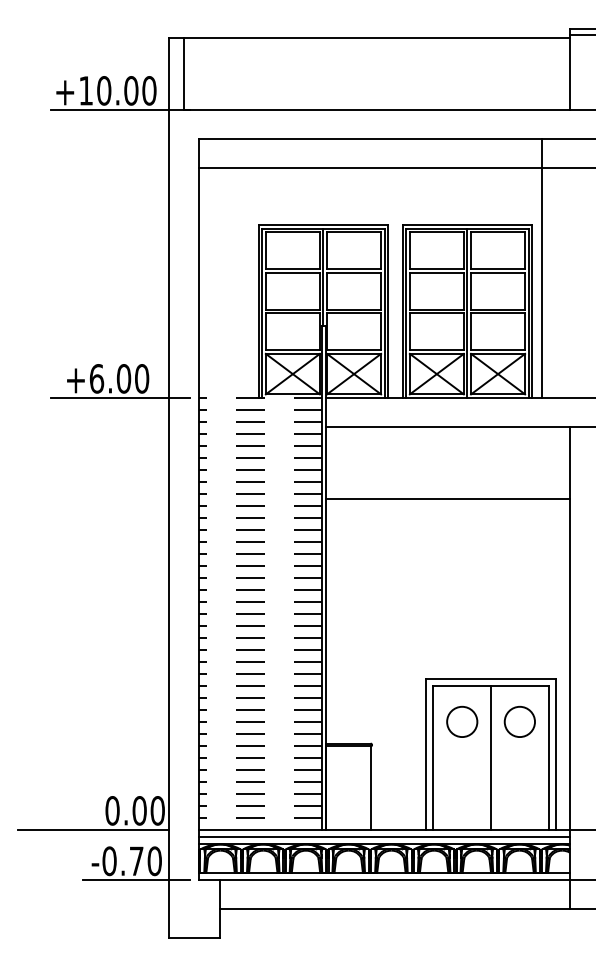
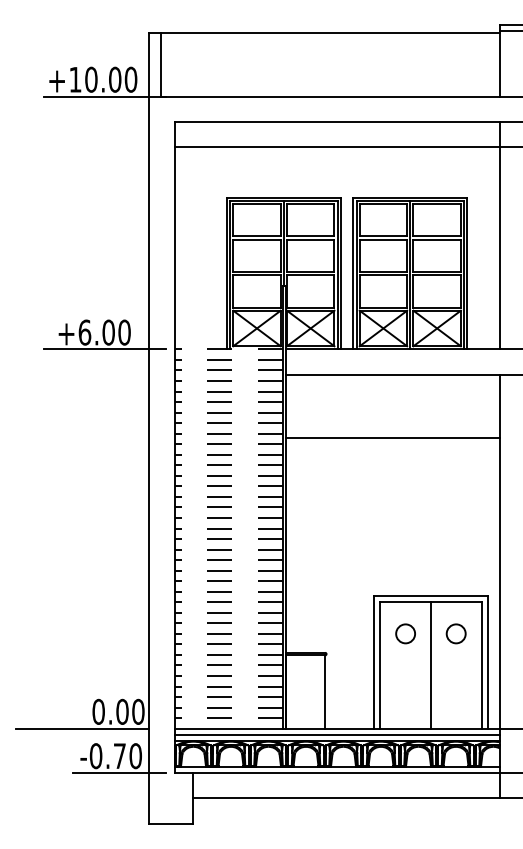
line: (542, 268) -> (500, 235), moved
circle: (462, 721) -> (405, 633), size x0.71
circle: (518, 721) -> (455, 633), size x0.71

